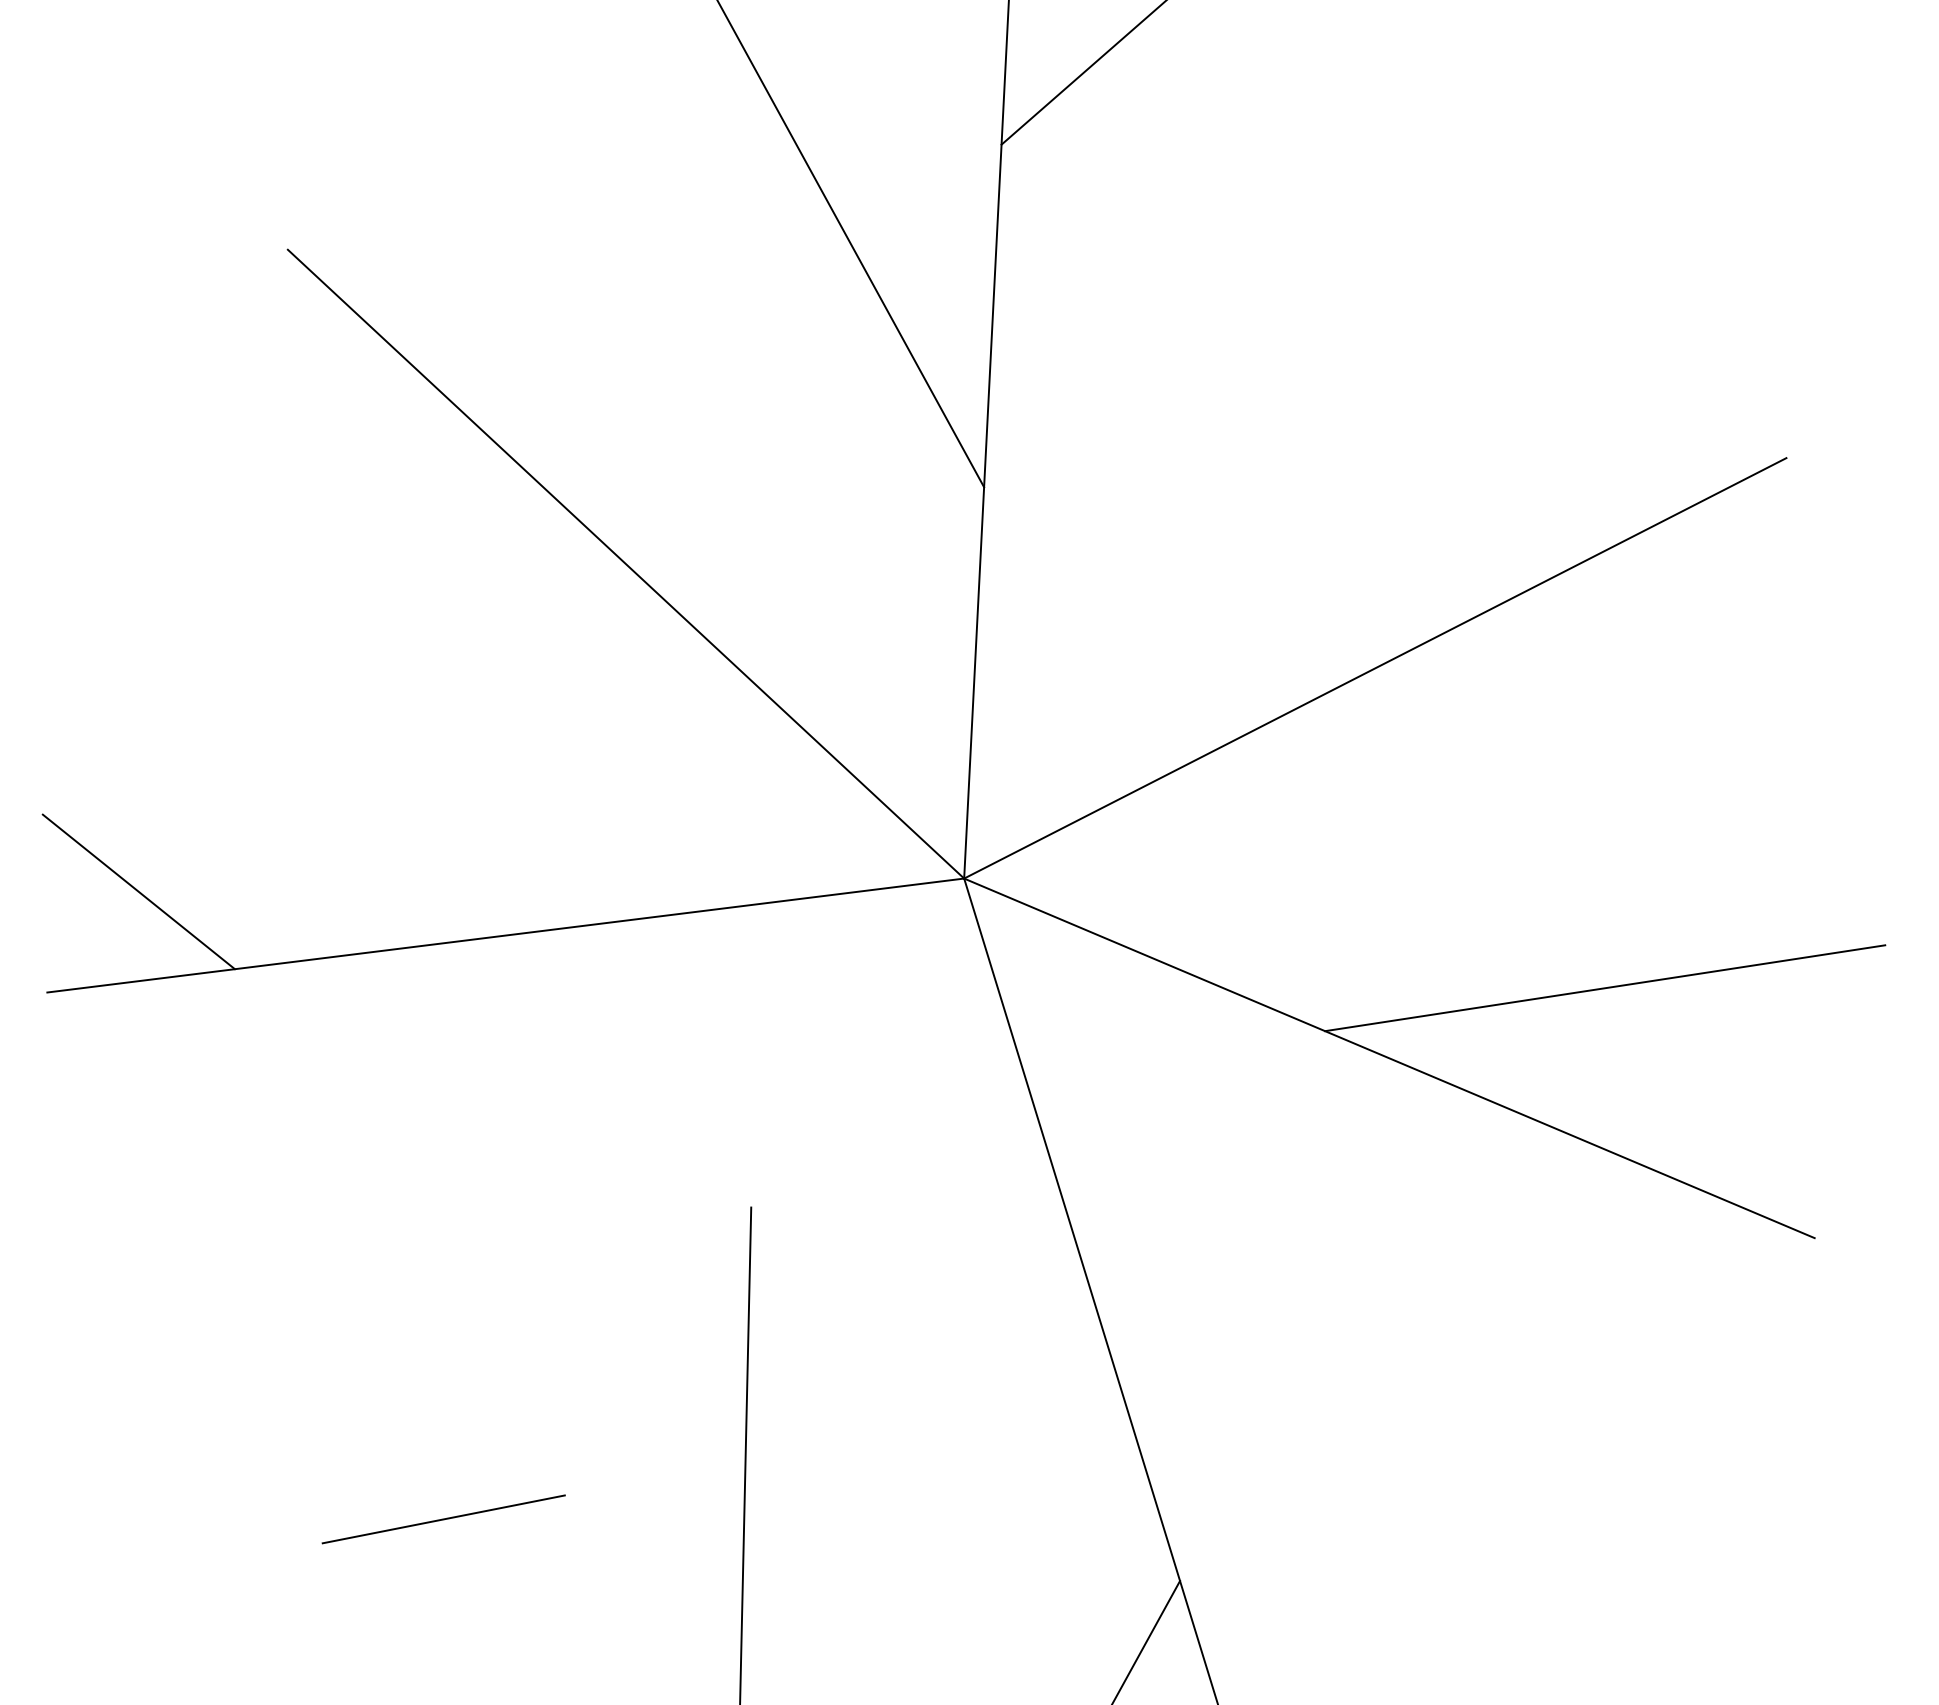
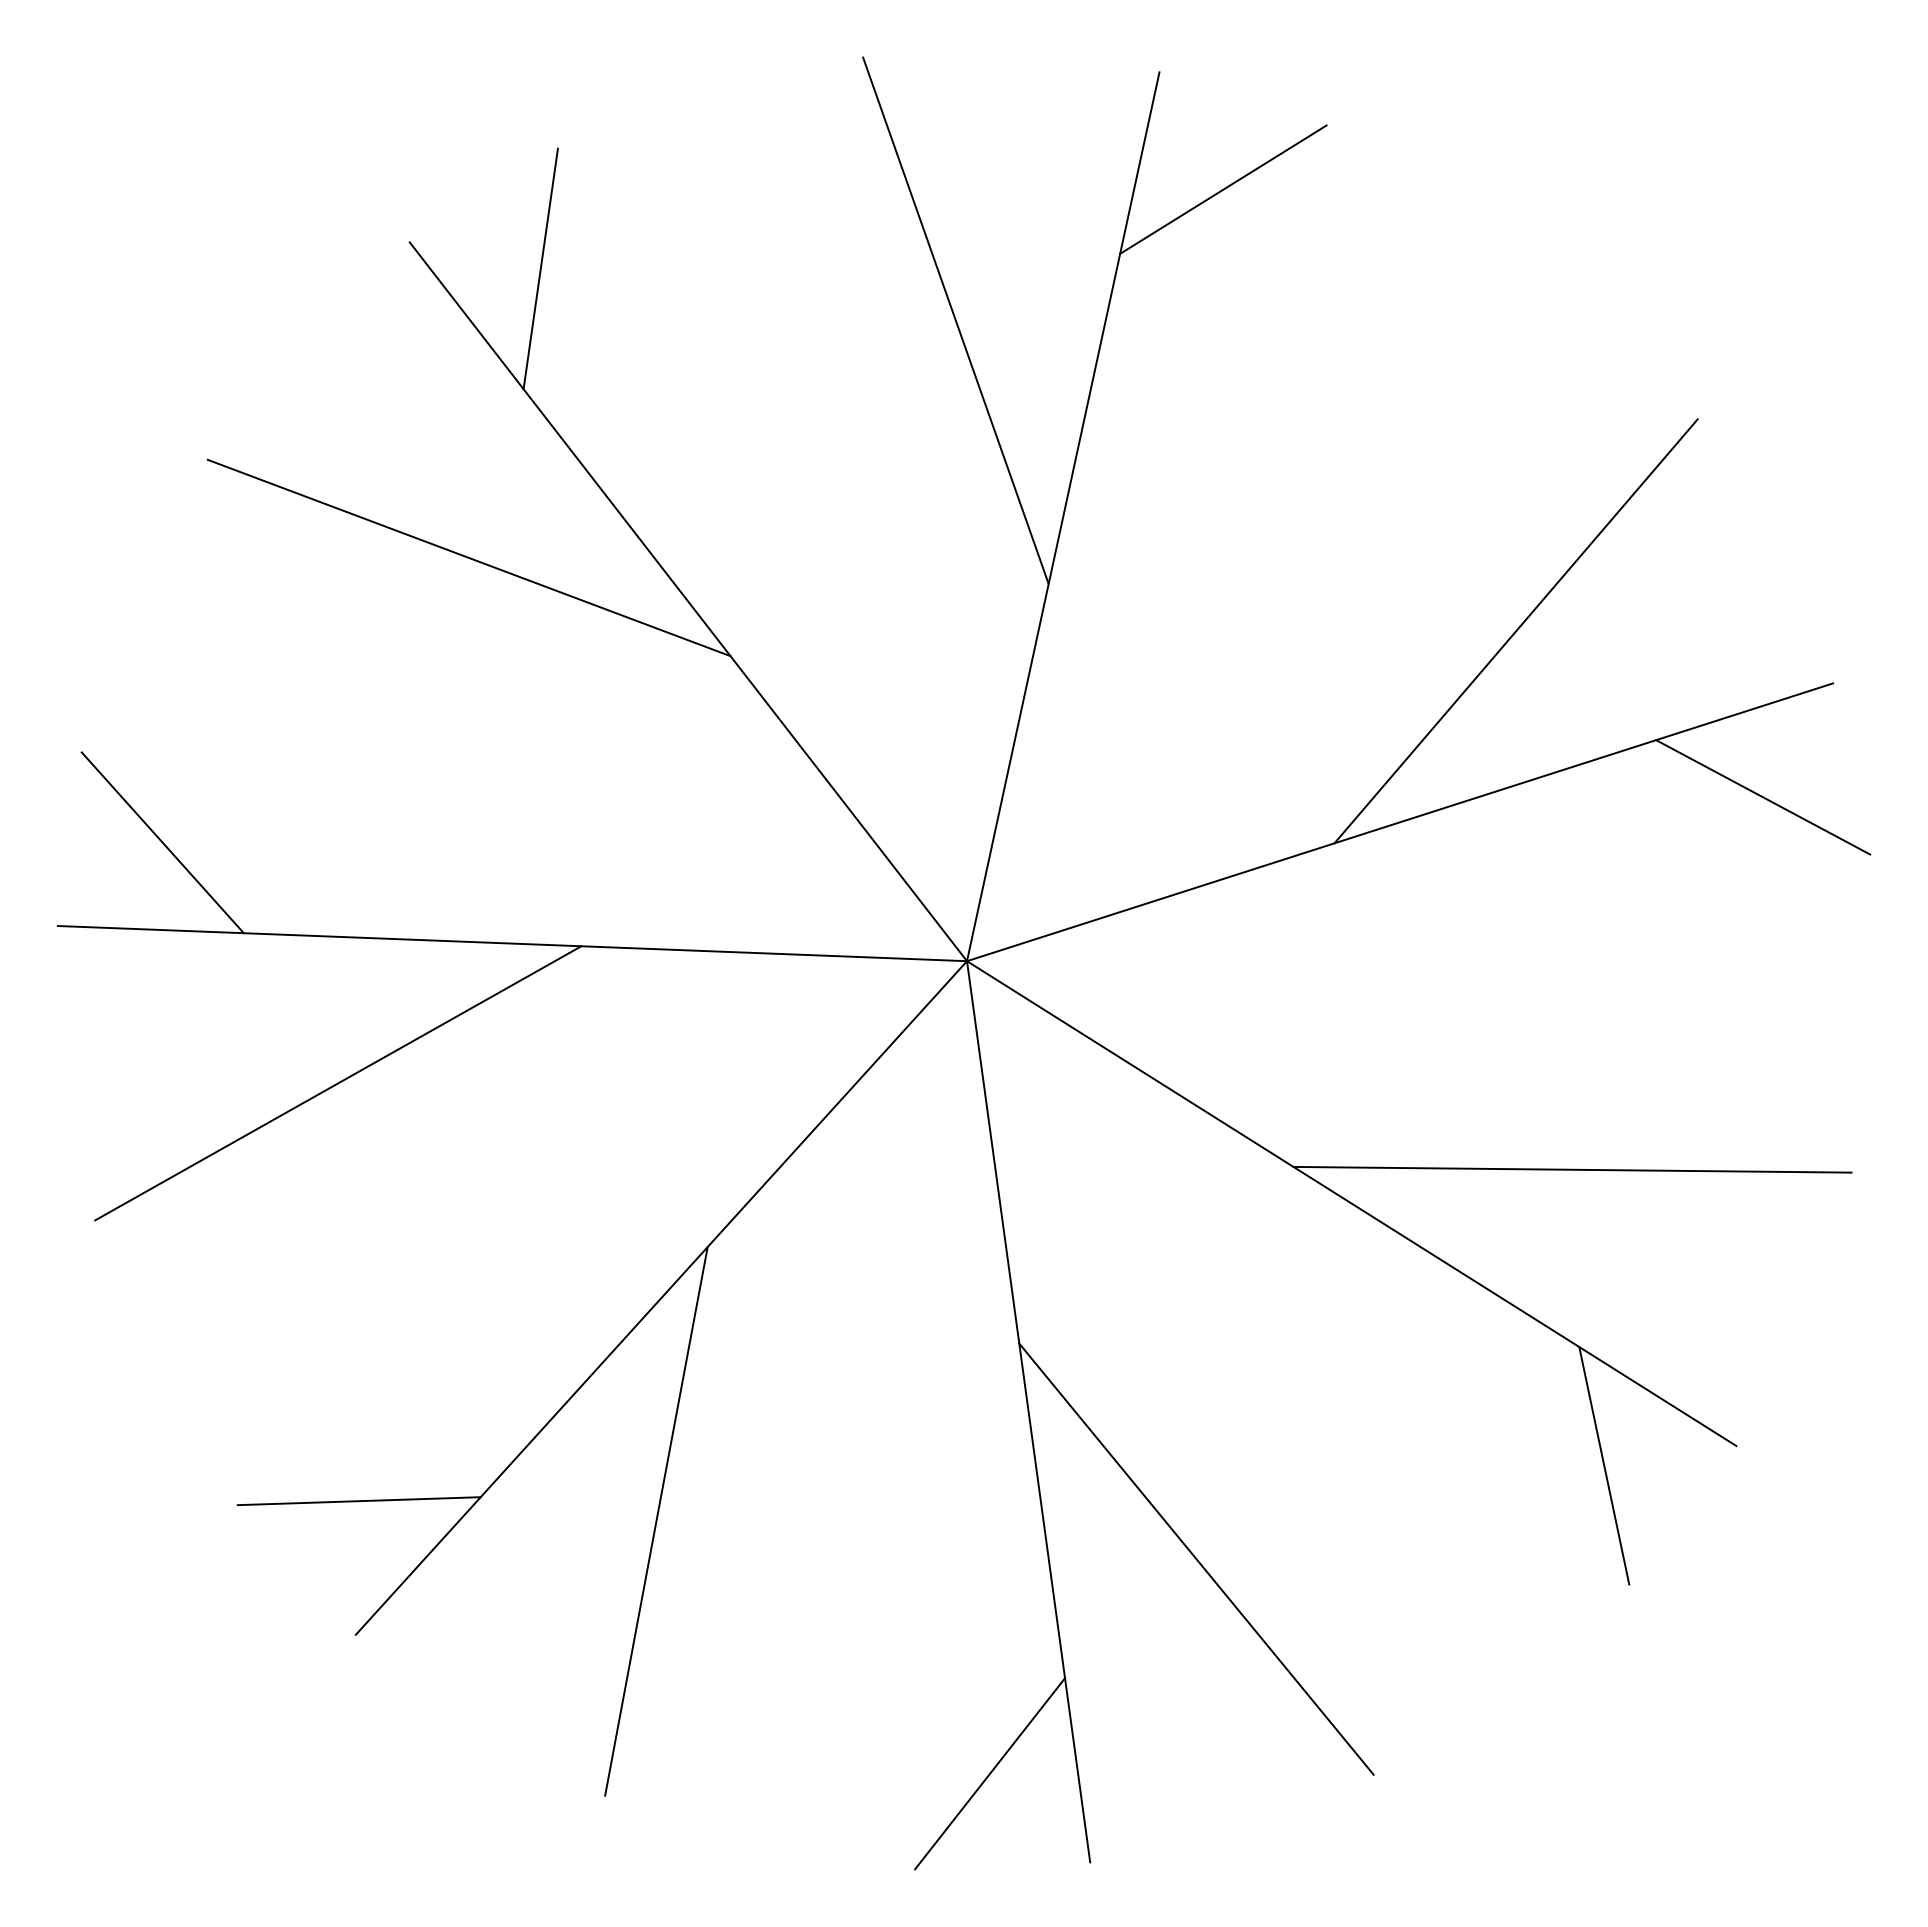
line: (423, 254) -> (540, 268), added
line: (1459, 458) -> (1515, 631), added
line: (398, 555) -> (468, 557), added
line: (1735, 583) -> (1763, 797), added
line: (354, 1104) -> (338, 1083), added
line: (713, 1265) -> (661, 1297), added
line: (1685, 1279) -> (1604, 1465), added
line: (1292, 1439) -> (1196, 1558), added

